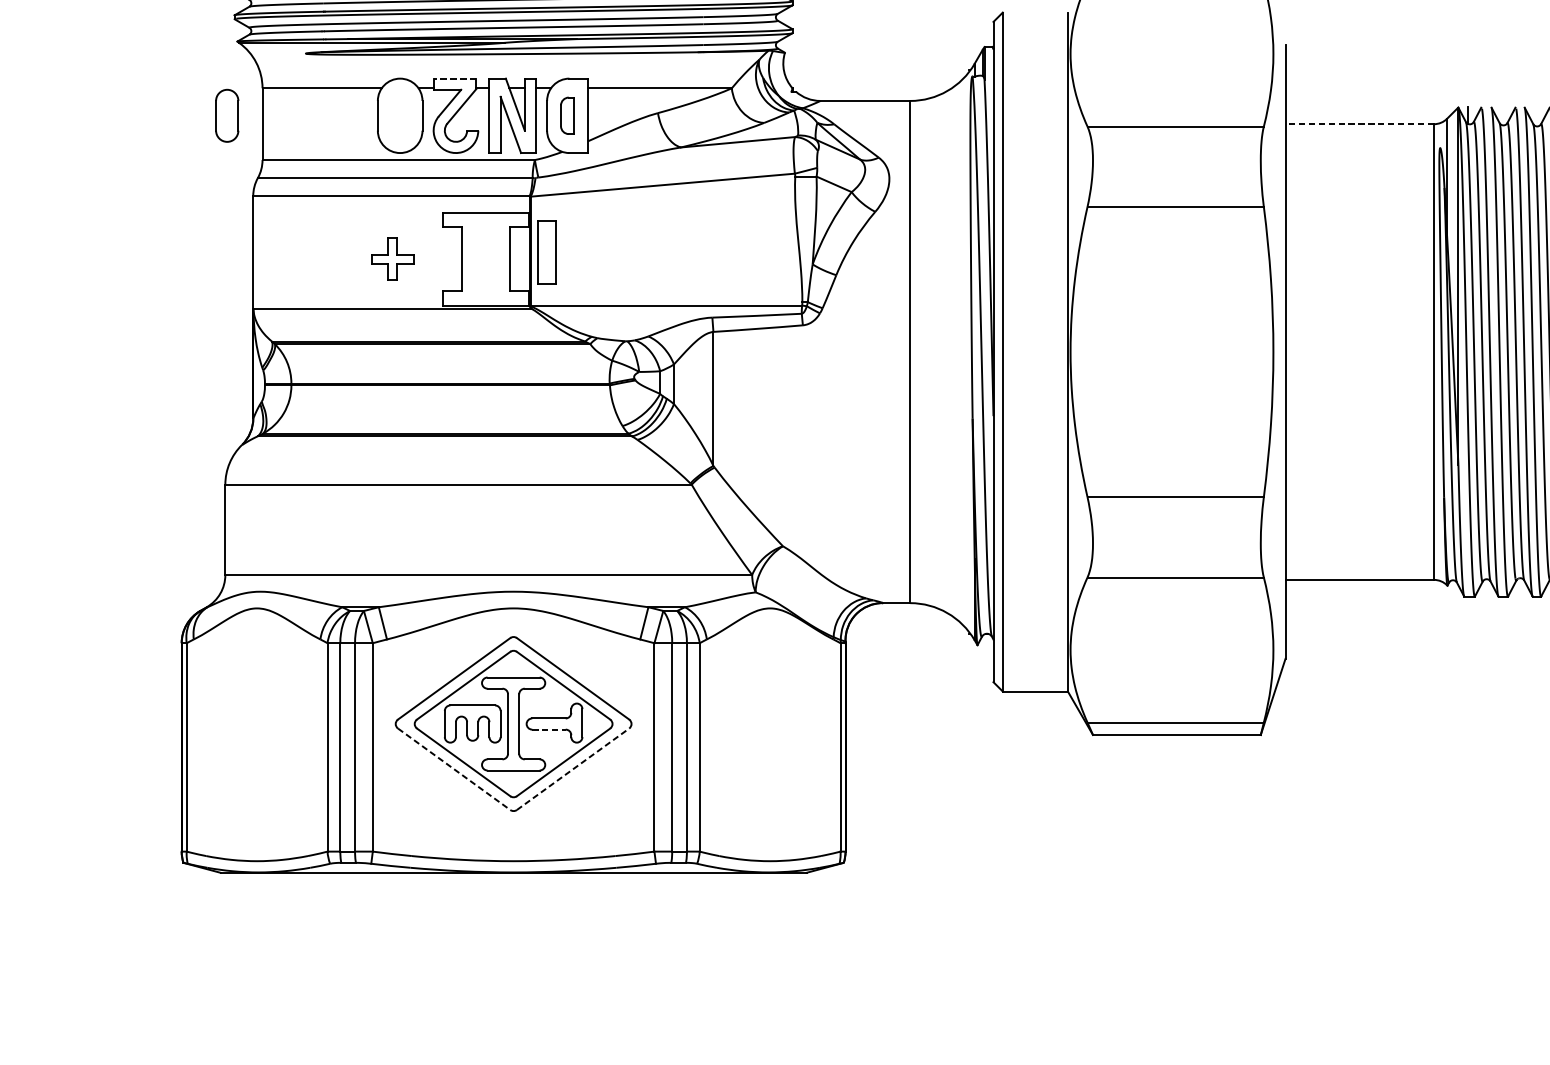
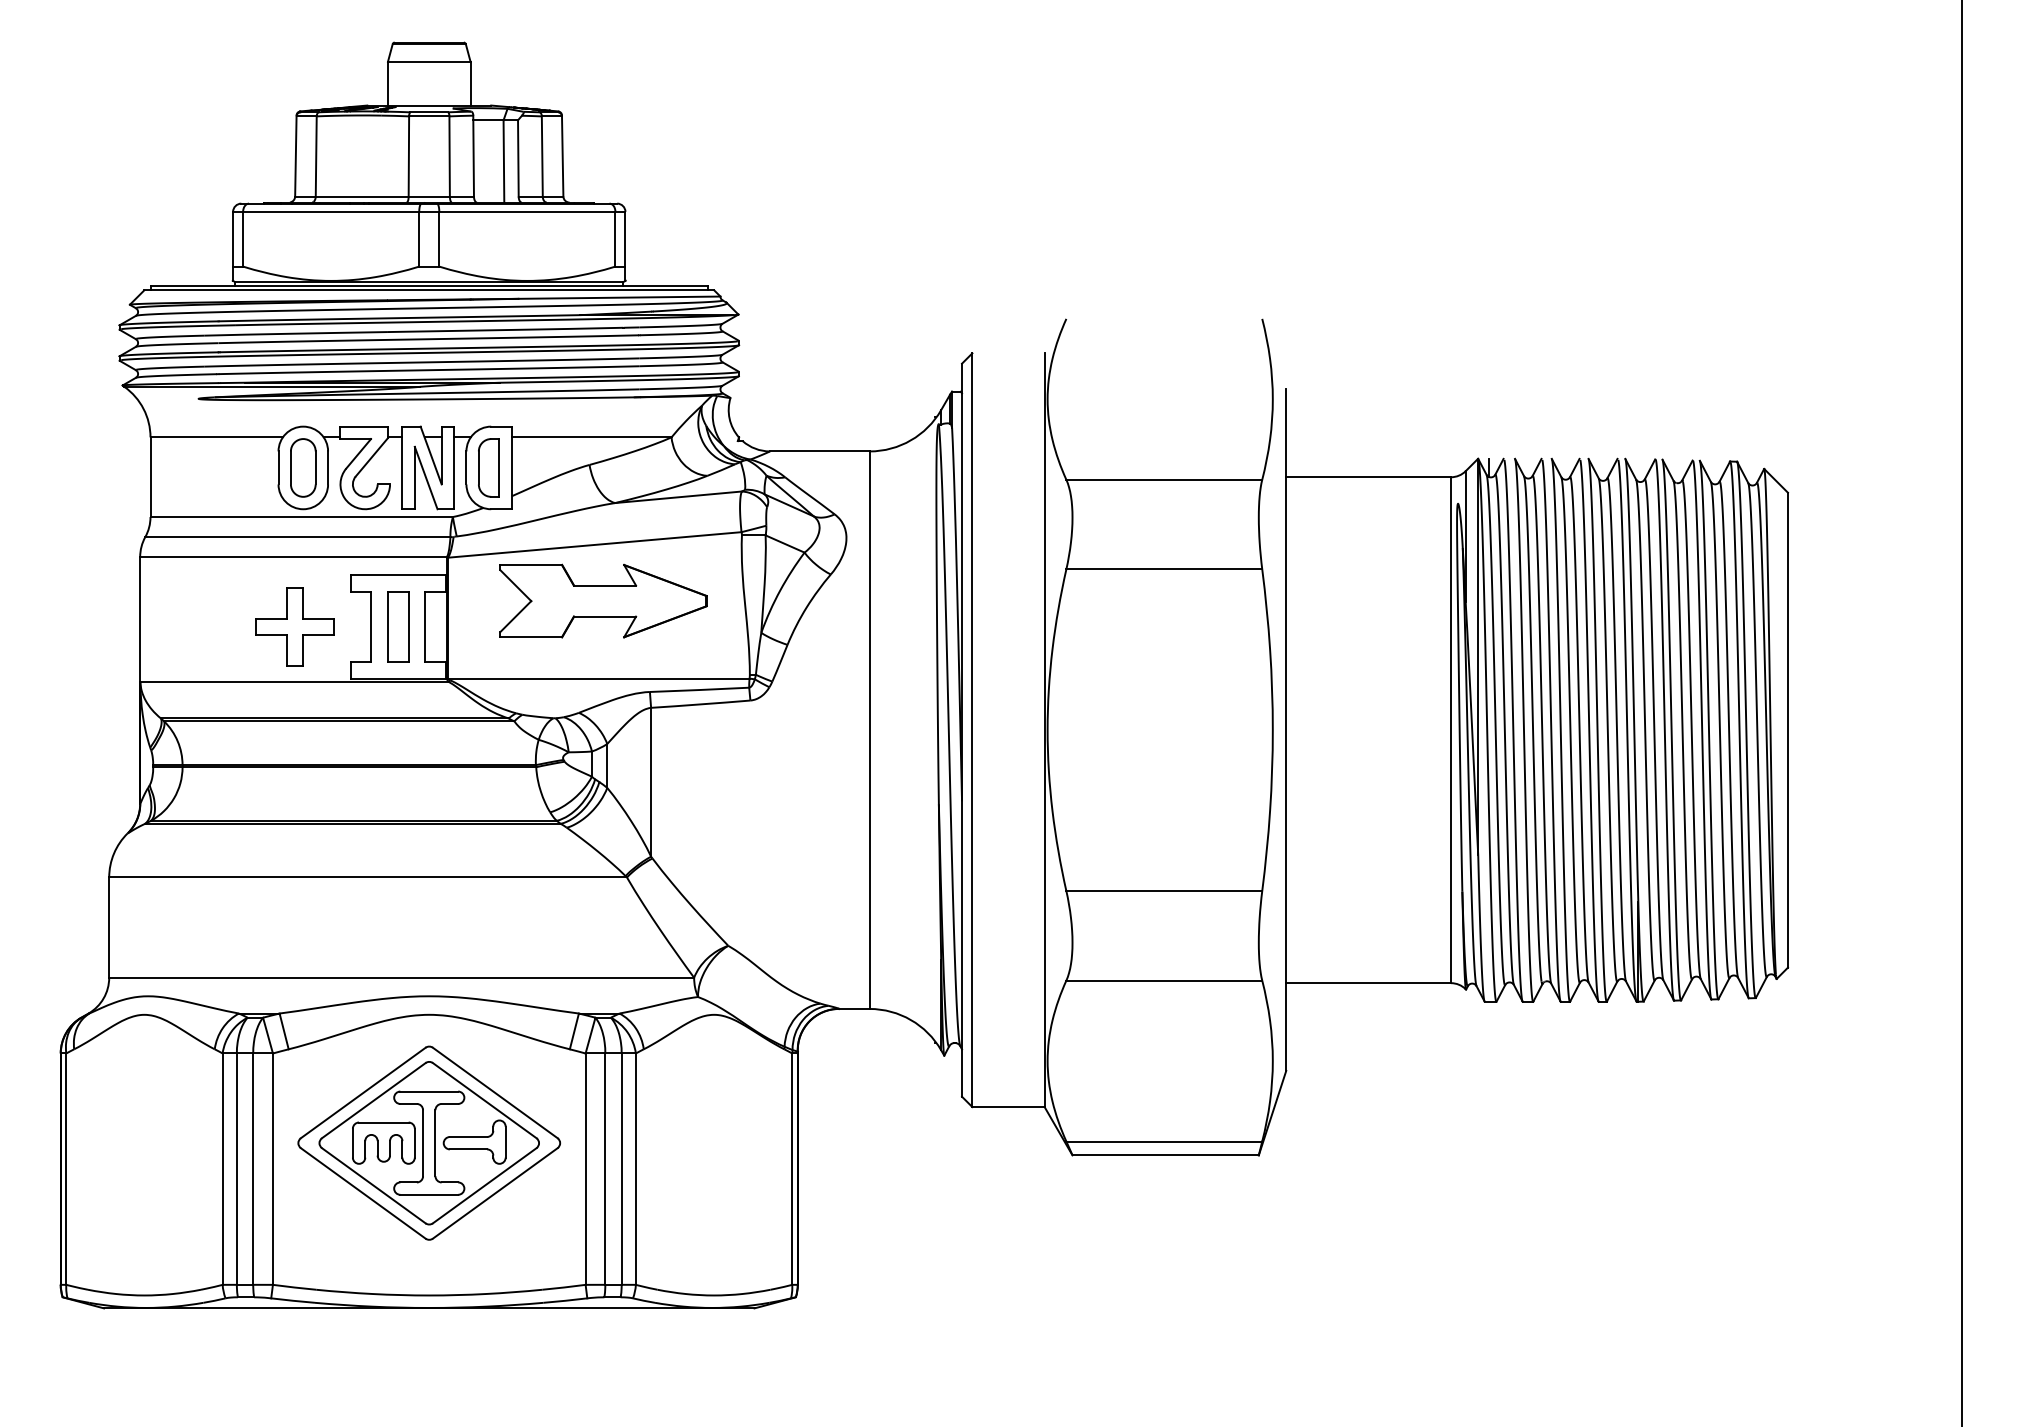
line: (455, 78) -> (364, 426), dashed -> solid
part: (227, 115) -> (303, 467), moved
part: (566, 115) -> (488, 467), size x1.43
line: (1359, 124) -> (1368, 477), dashed -> solid
part: (670, 235) -> (603, 600), added
part: (547, 252) -> (398, 626), moved
part: (392, 258) -> (294, 626), size x1.67
line: (548, 729) -> (468, 1149), dashed -> solid
line: (454, 769) -> (363, 1193), dashed -> solid
line: (573, 769) -> (495, 1193), dashed -> solid

